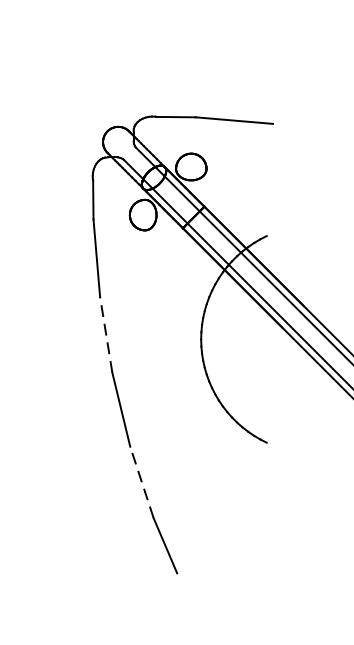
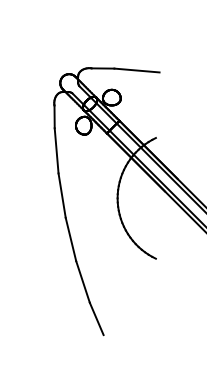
line: (106, 334) -> (62, 195), dashed -> solid
line: (142, 481) -> (83, 281), dashed -> solid

